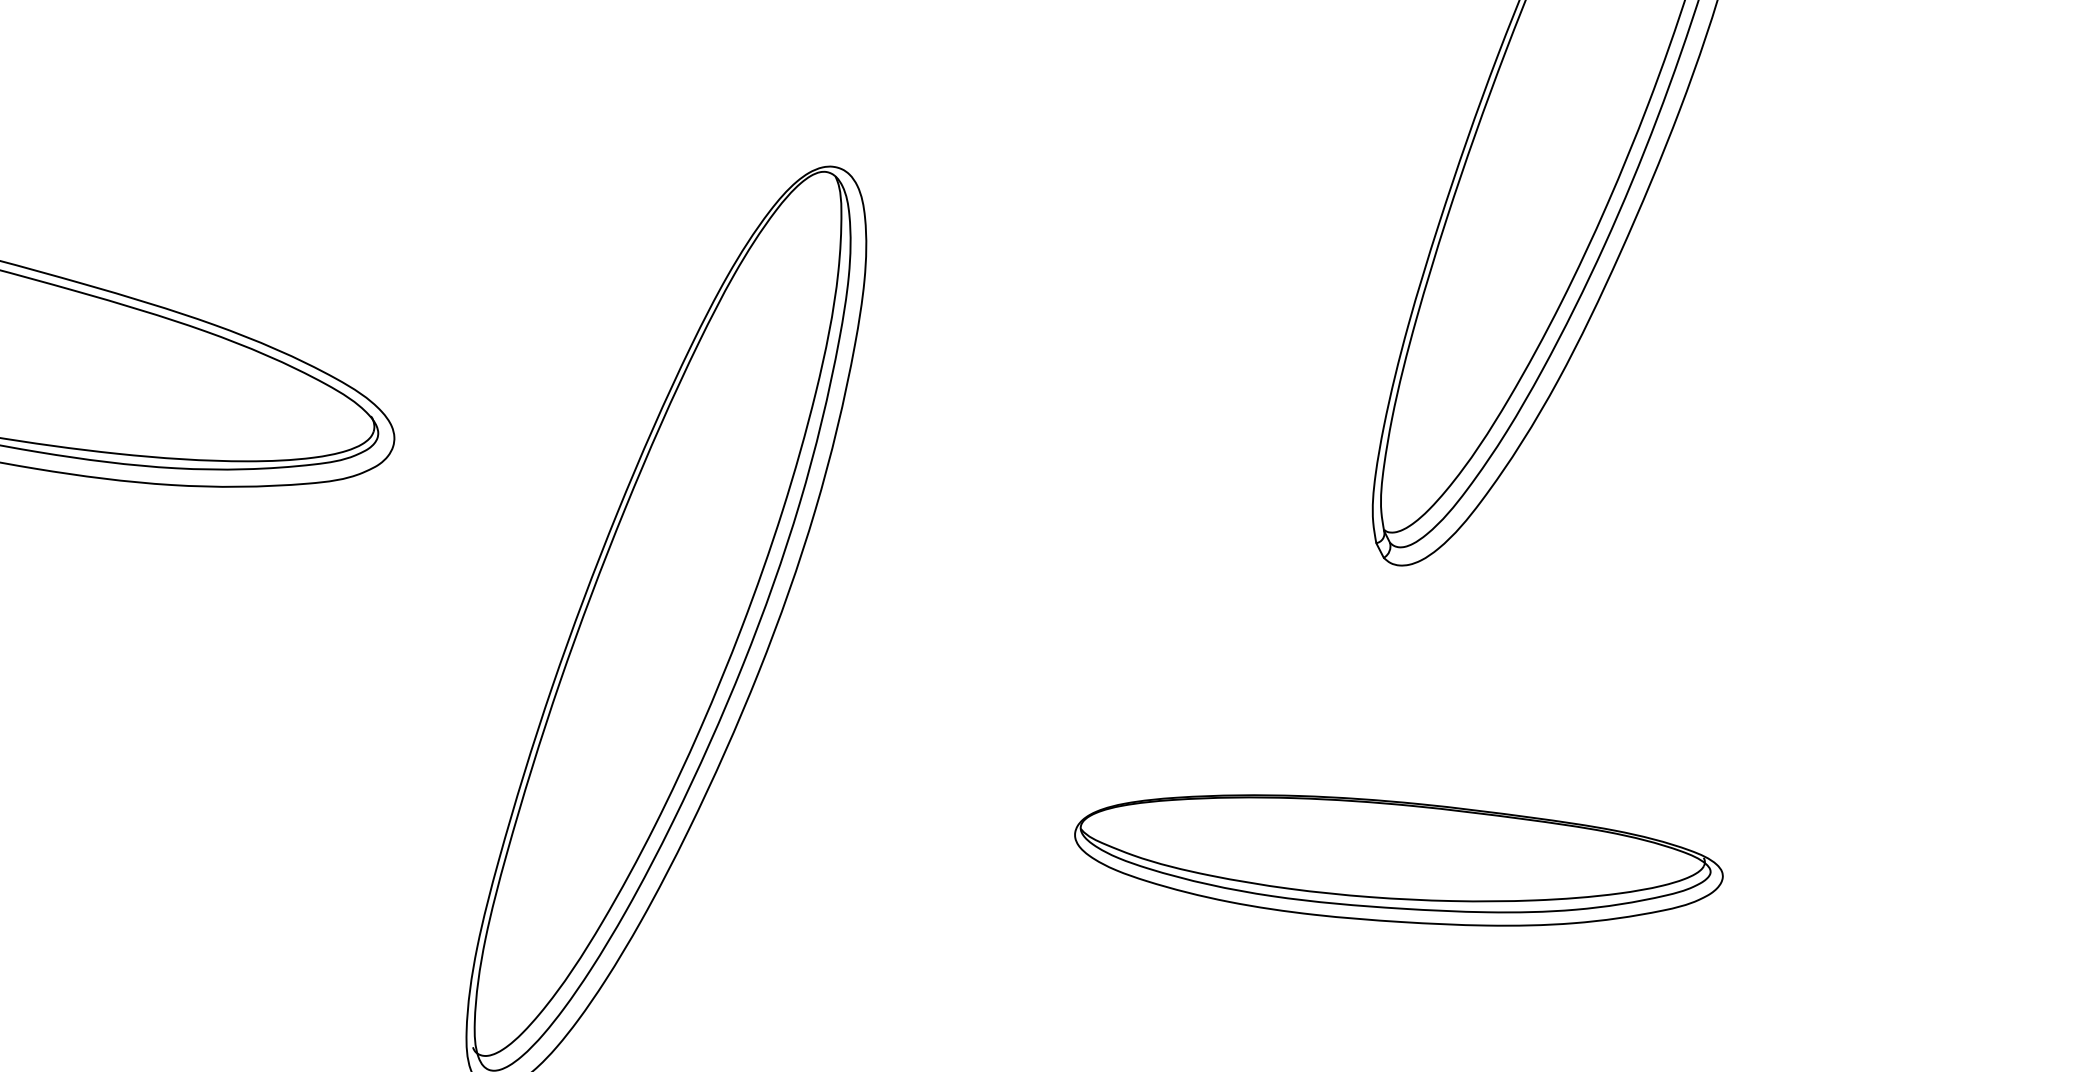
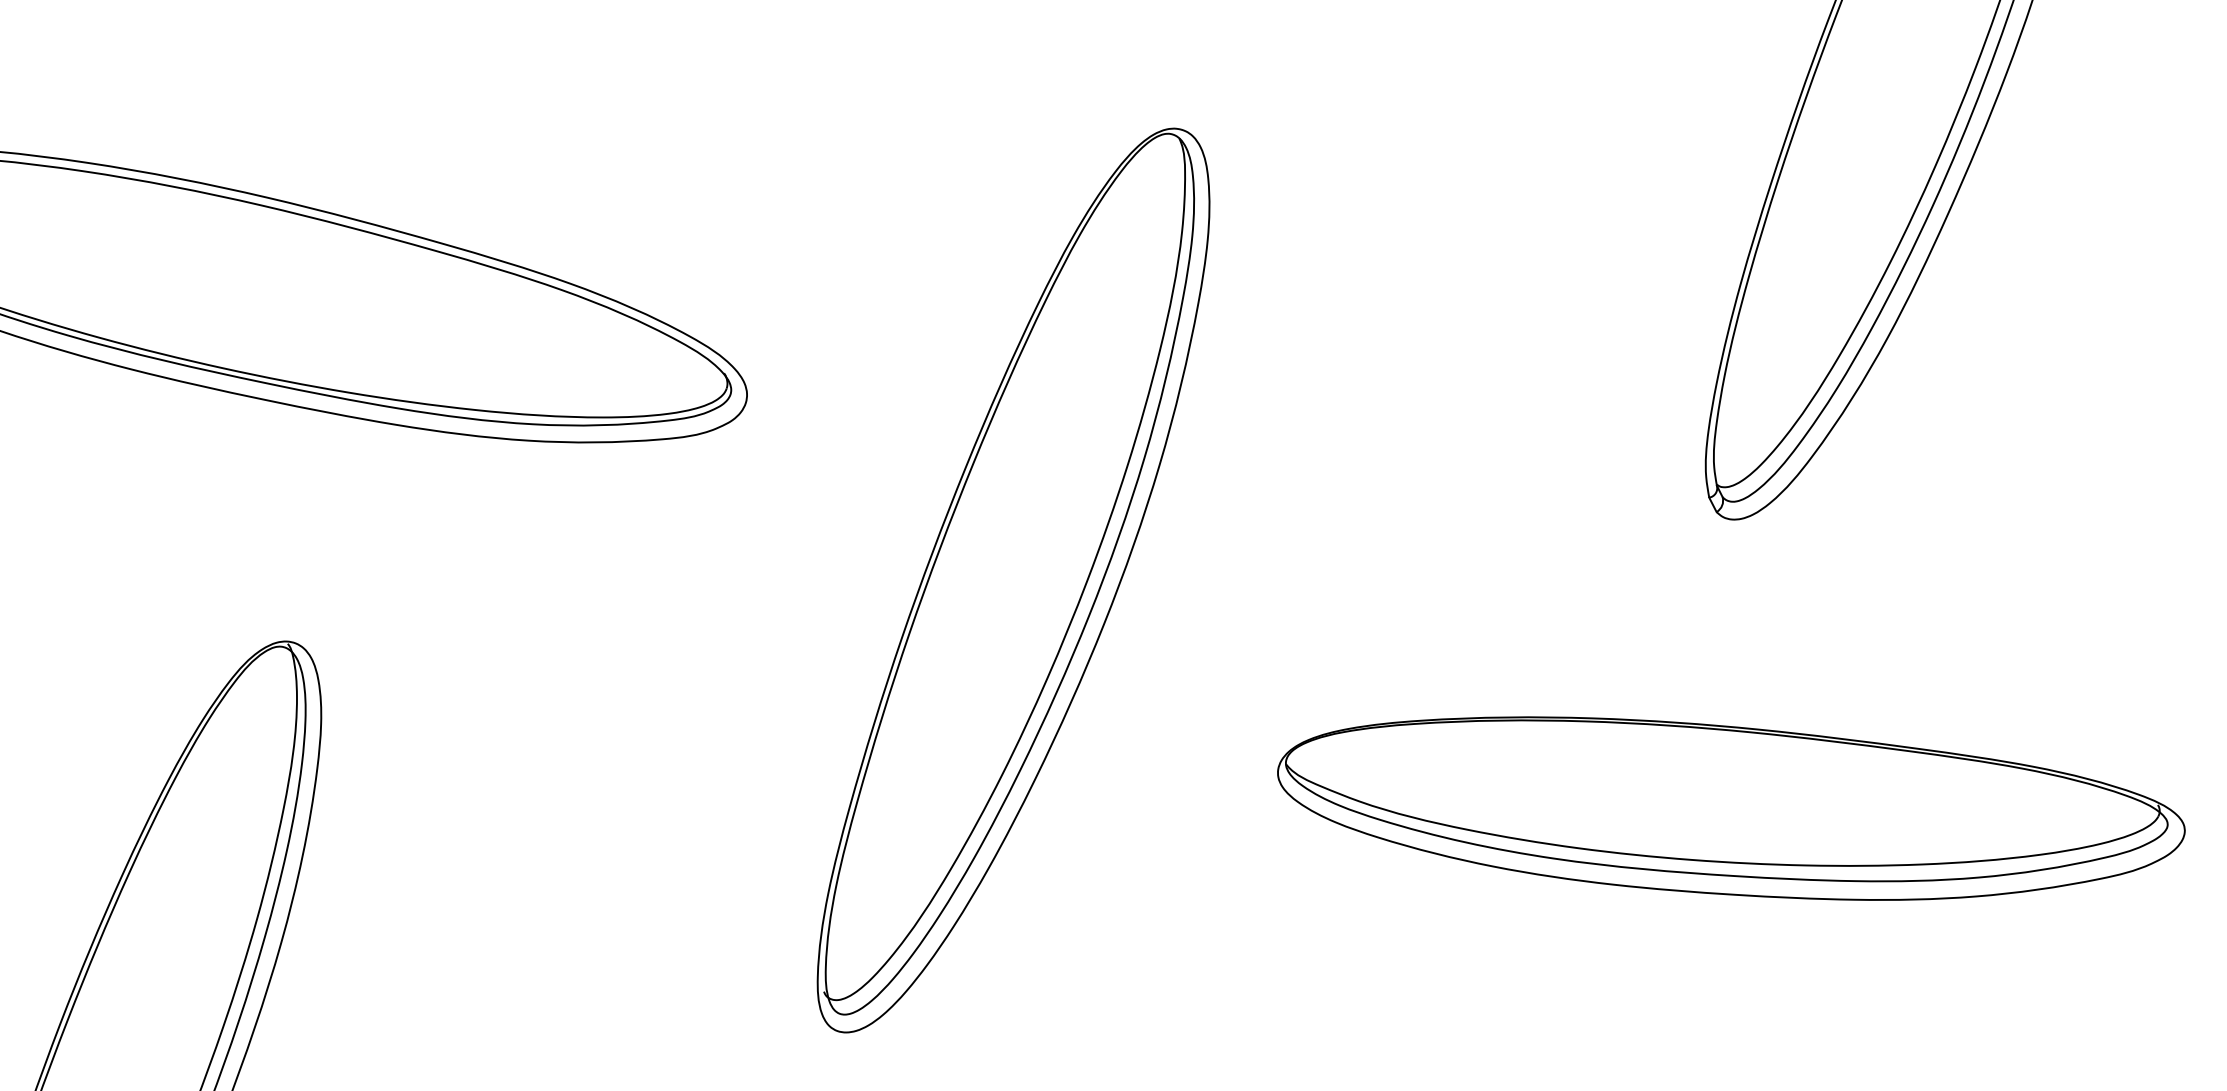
part: (1399, 860) -> (1731, 808), size x1.43

